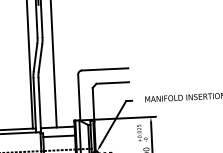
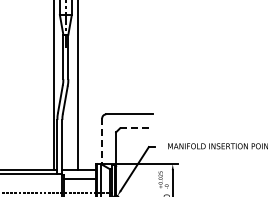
line: (112, 83) -> (136, 128), solid -> dashed
line: (79, 98) -> (102, 142), solid -> dashed

